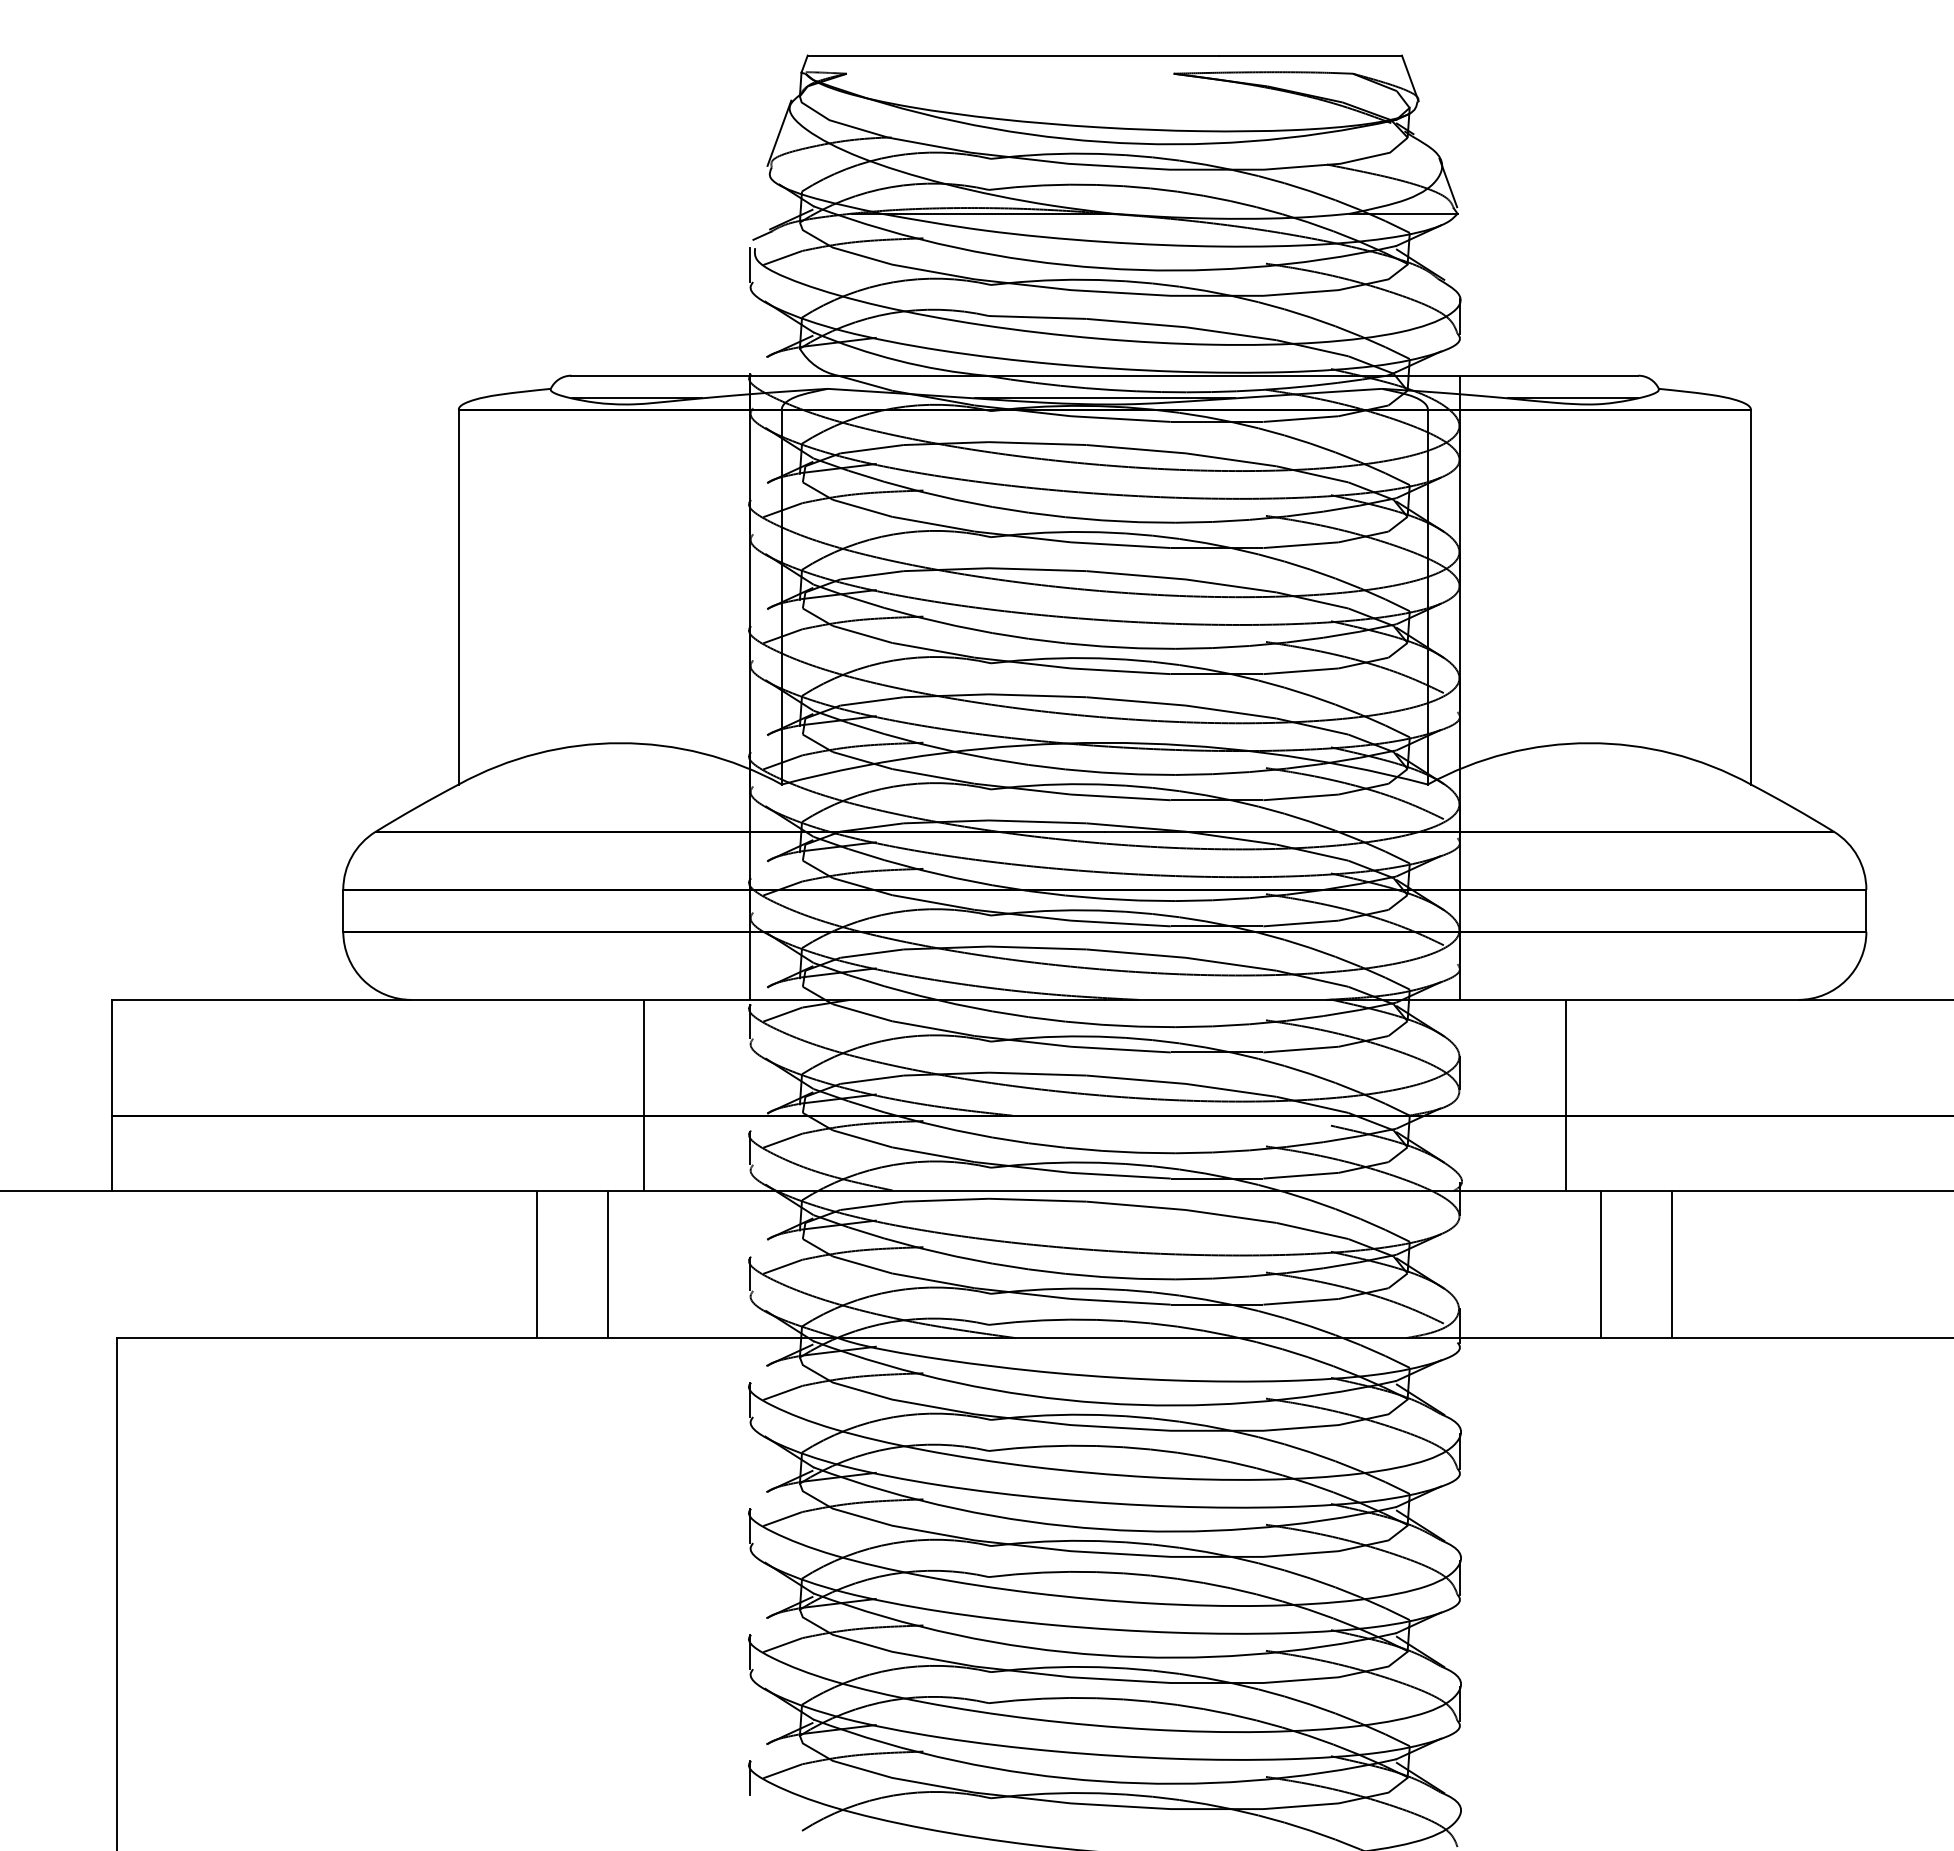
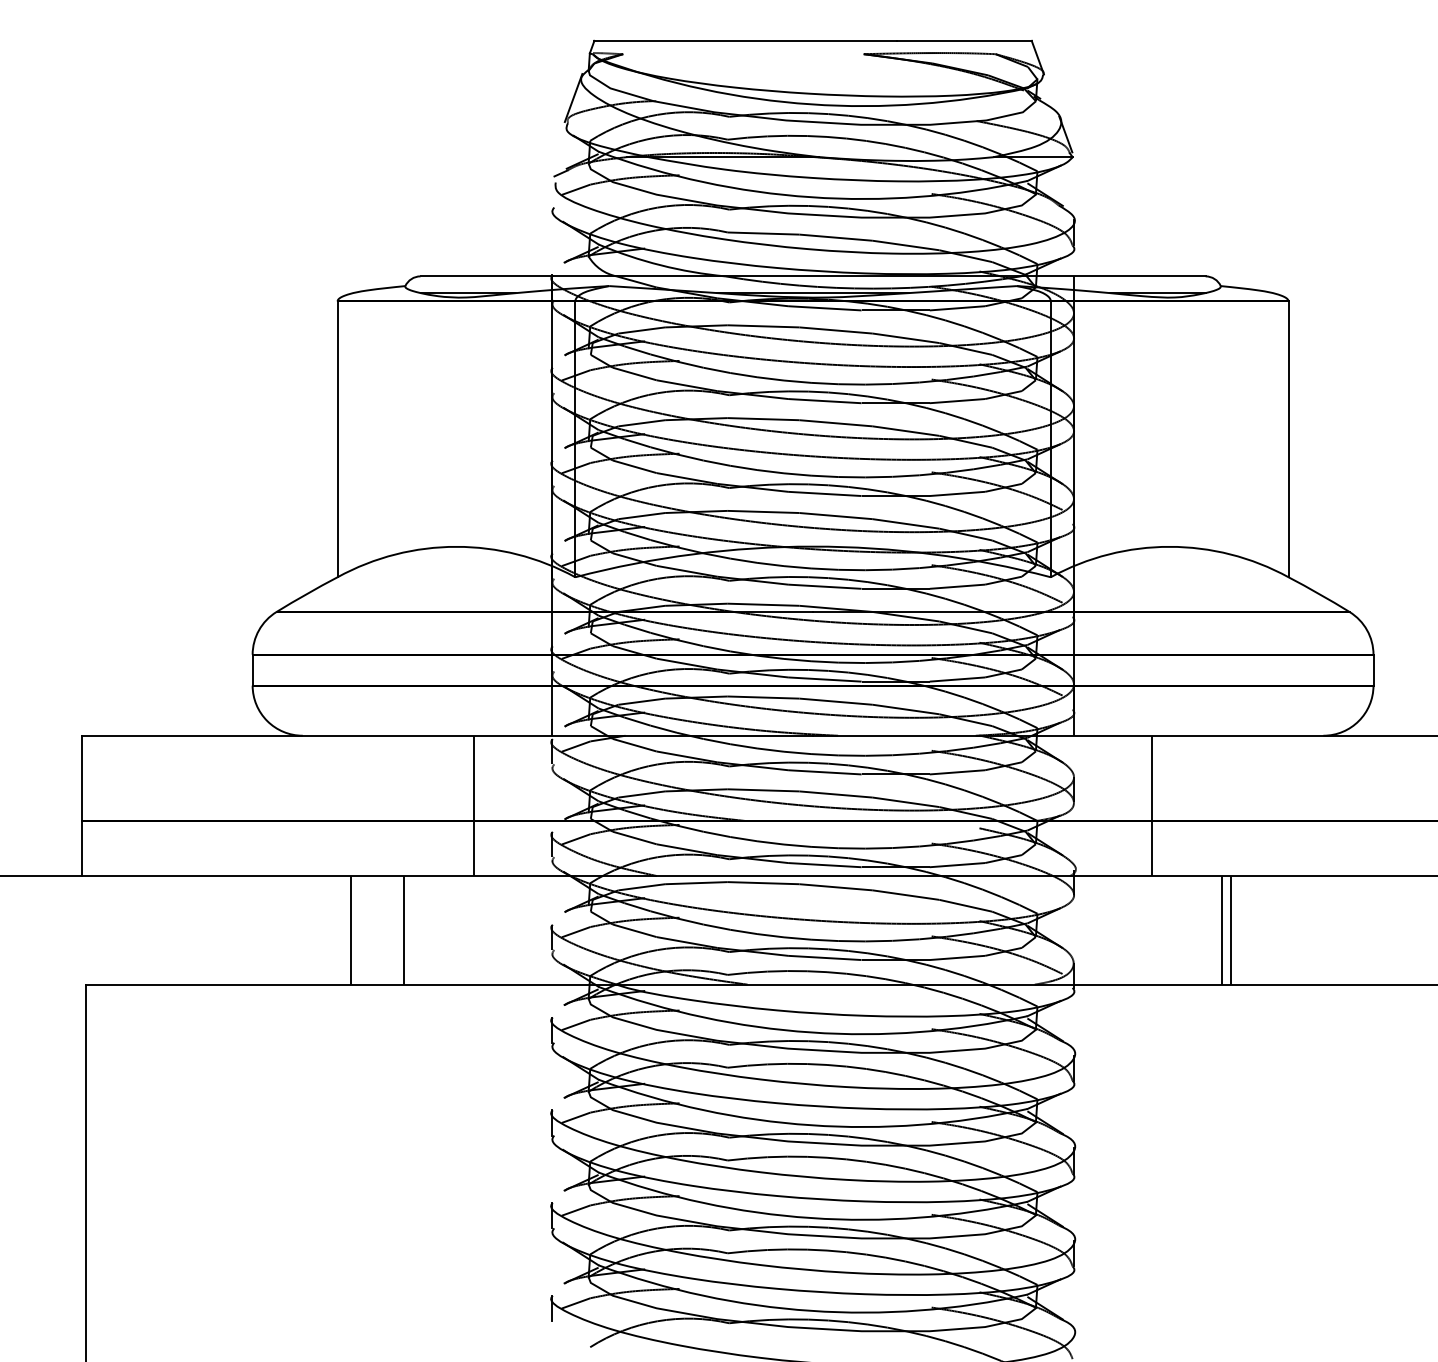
line: (750, 265) -> (552, 195), removed
line: (537, 1264) -> (350, 930), moved
line: (608, 1264) -> (404, 930), moved
line: (1601, 1264) -> (1221, 930), moved

